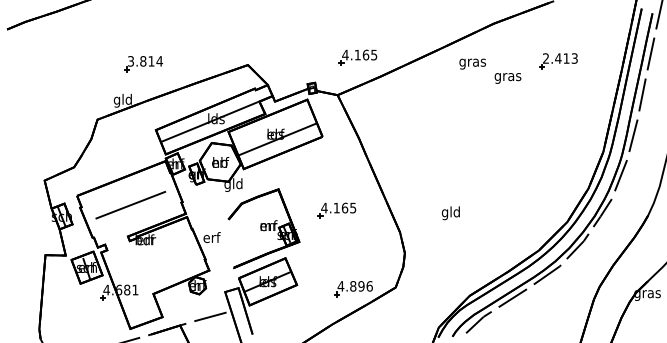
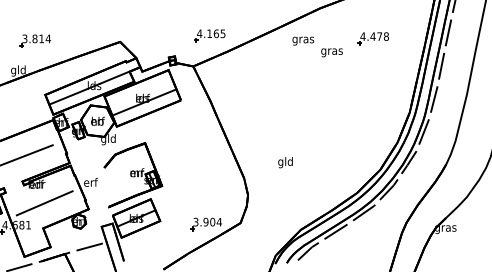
text: (559, 58) -> (373, 36), 2.413 -> 4.478
part: (336, 210) -> (192, 160), removed
line: (155, 262) -> (44, 202), added
text: (355, 286) -> (207, 222), 4.896 -> 3.904

